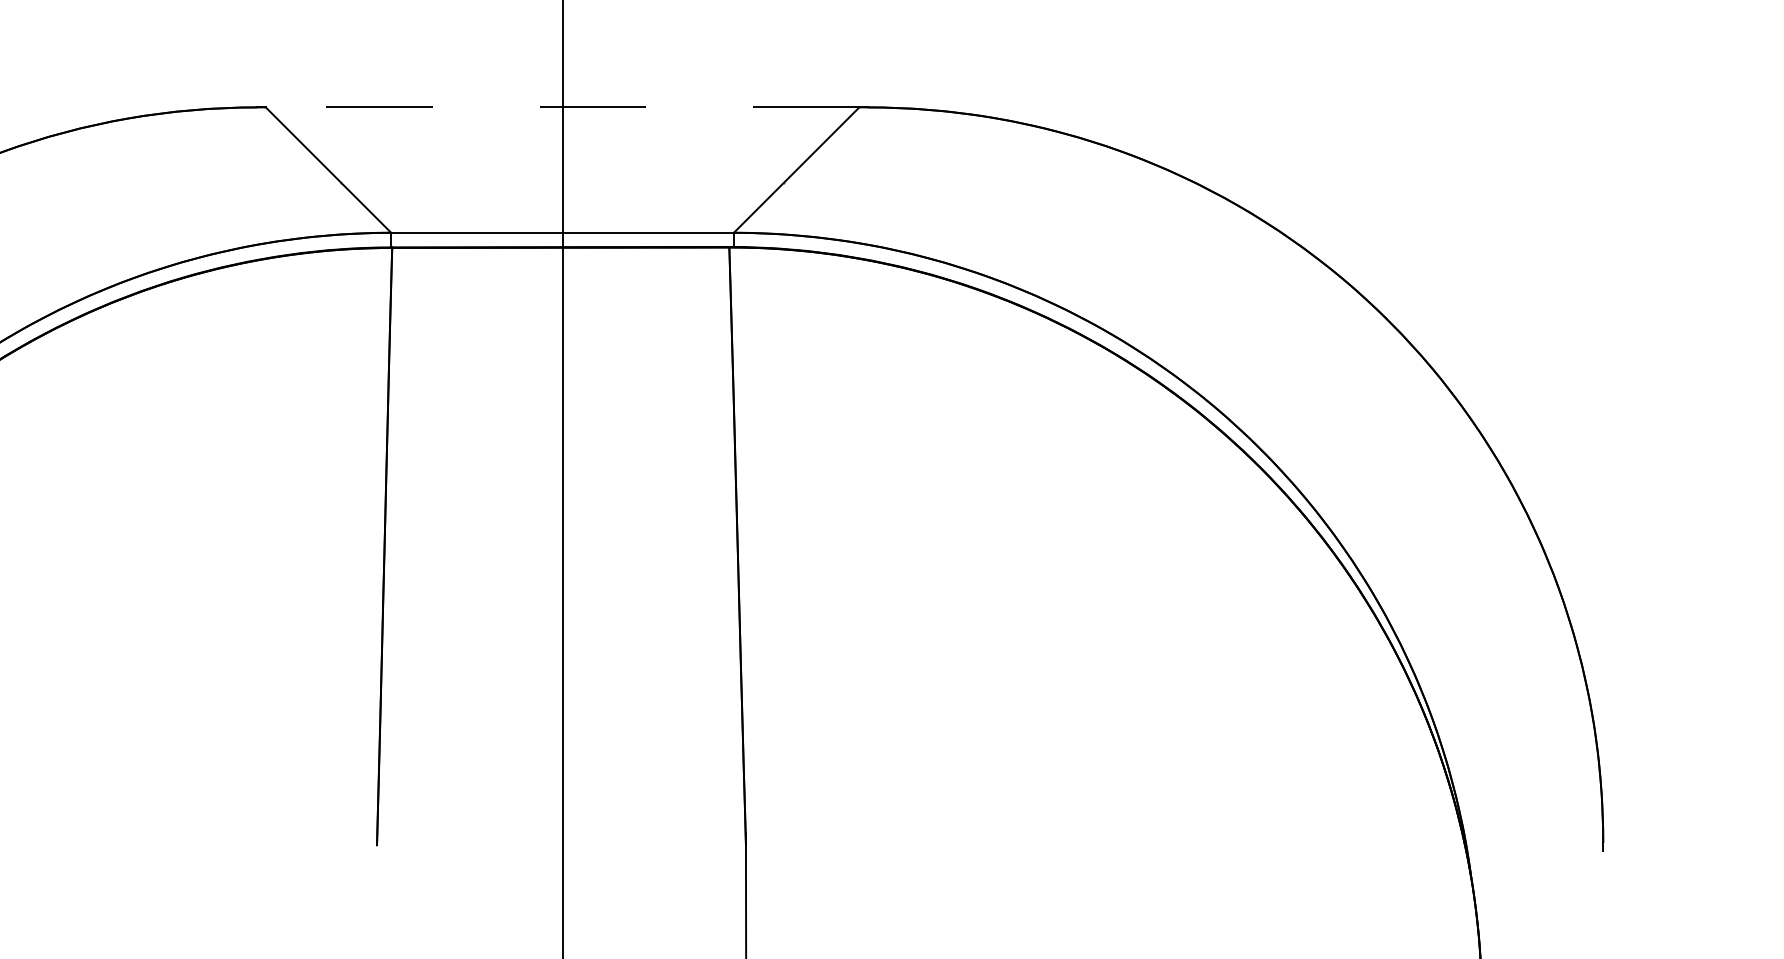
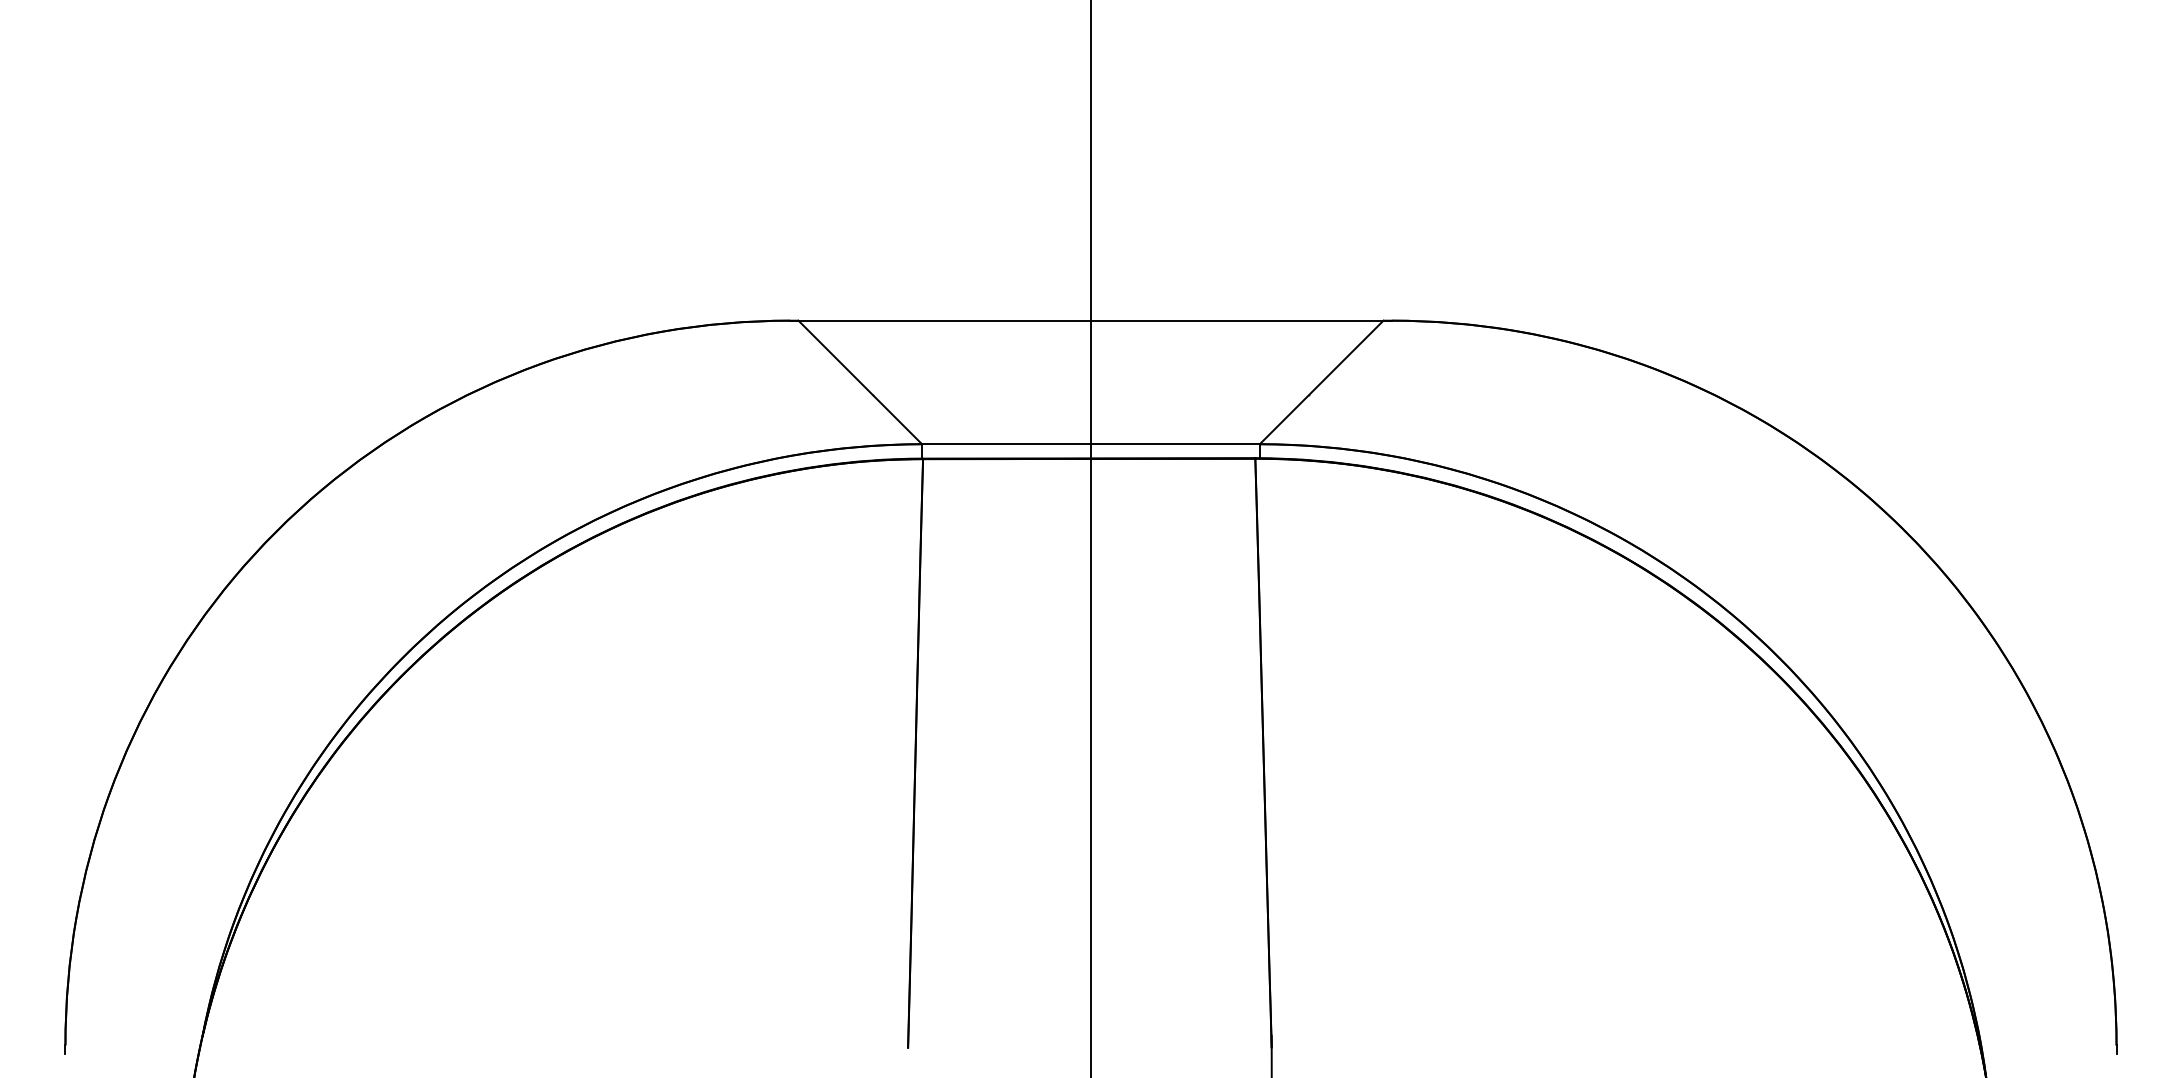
line: (562, 107) -> (1090, 320), dashed -> solid

